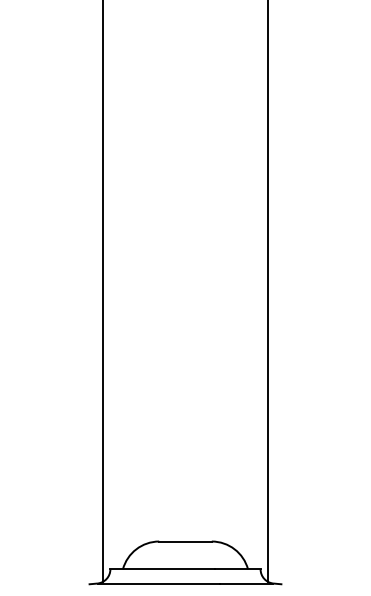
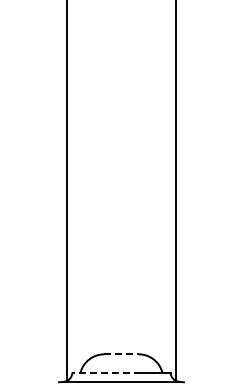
line: (185, 541) -> (121, 354), solid -> dashed
line: (162, 569) -> (106, 372), solid -> dashed

